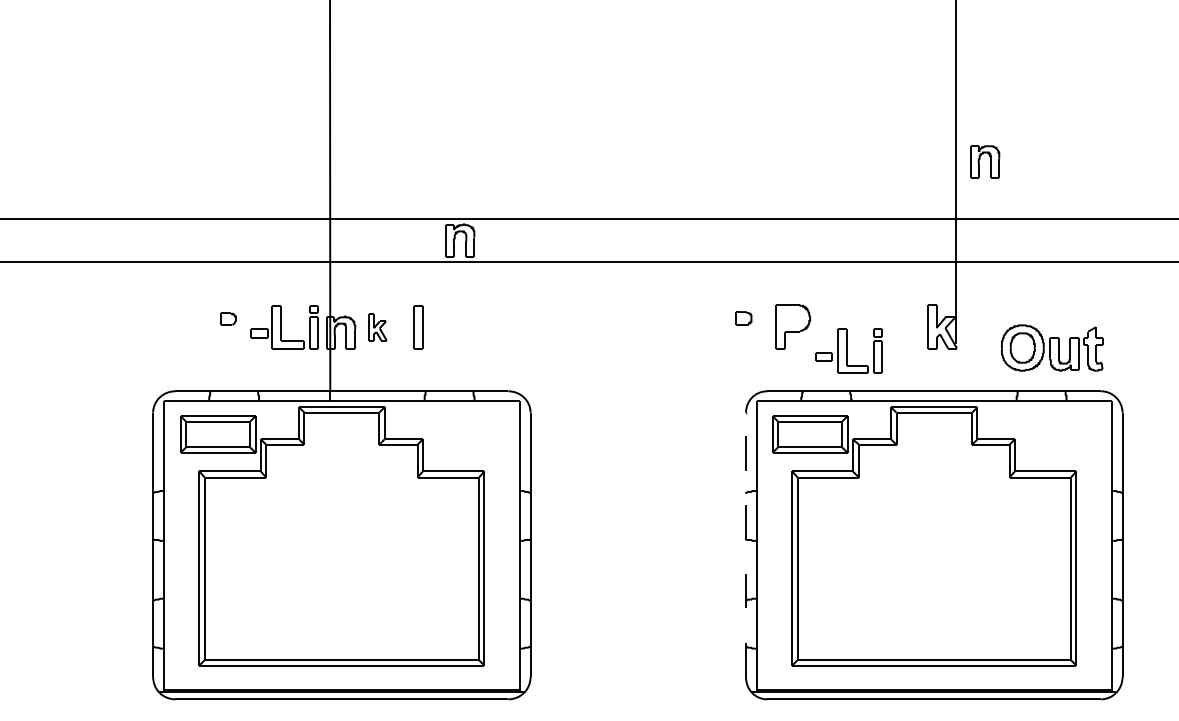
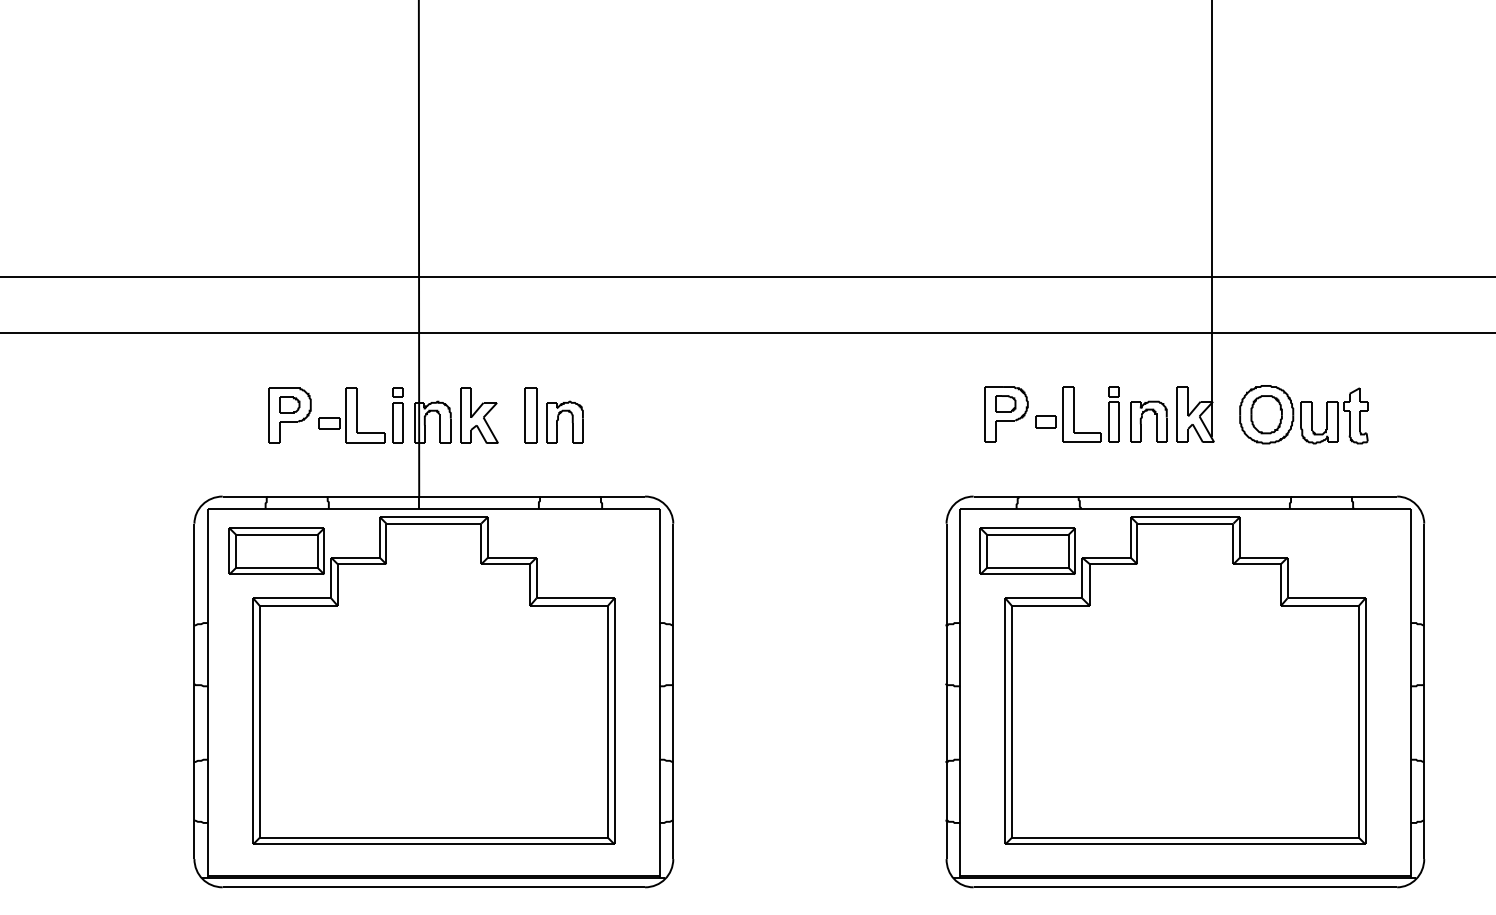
part: (980, 159) -> (1142, 418), moved
part: (455, 239) -> (558, 420), moved
part: (743, 317) -> (1005, 403), moved
part: (228, 327) -> (289, 415), added
part: (377, 327) -> (479, 415), size x1.67
part: (1051, 347) -> (1303, 414), moved
part: (849, 351) -> (1077, 414), moved
line: (745, 544) -> (946, 690), dashed -> solid

